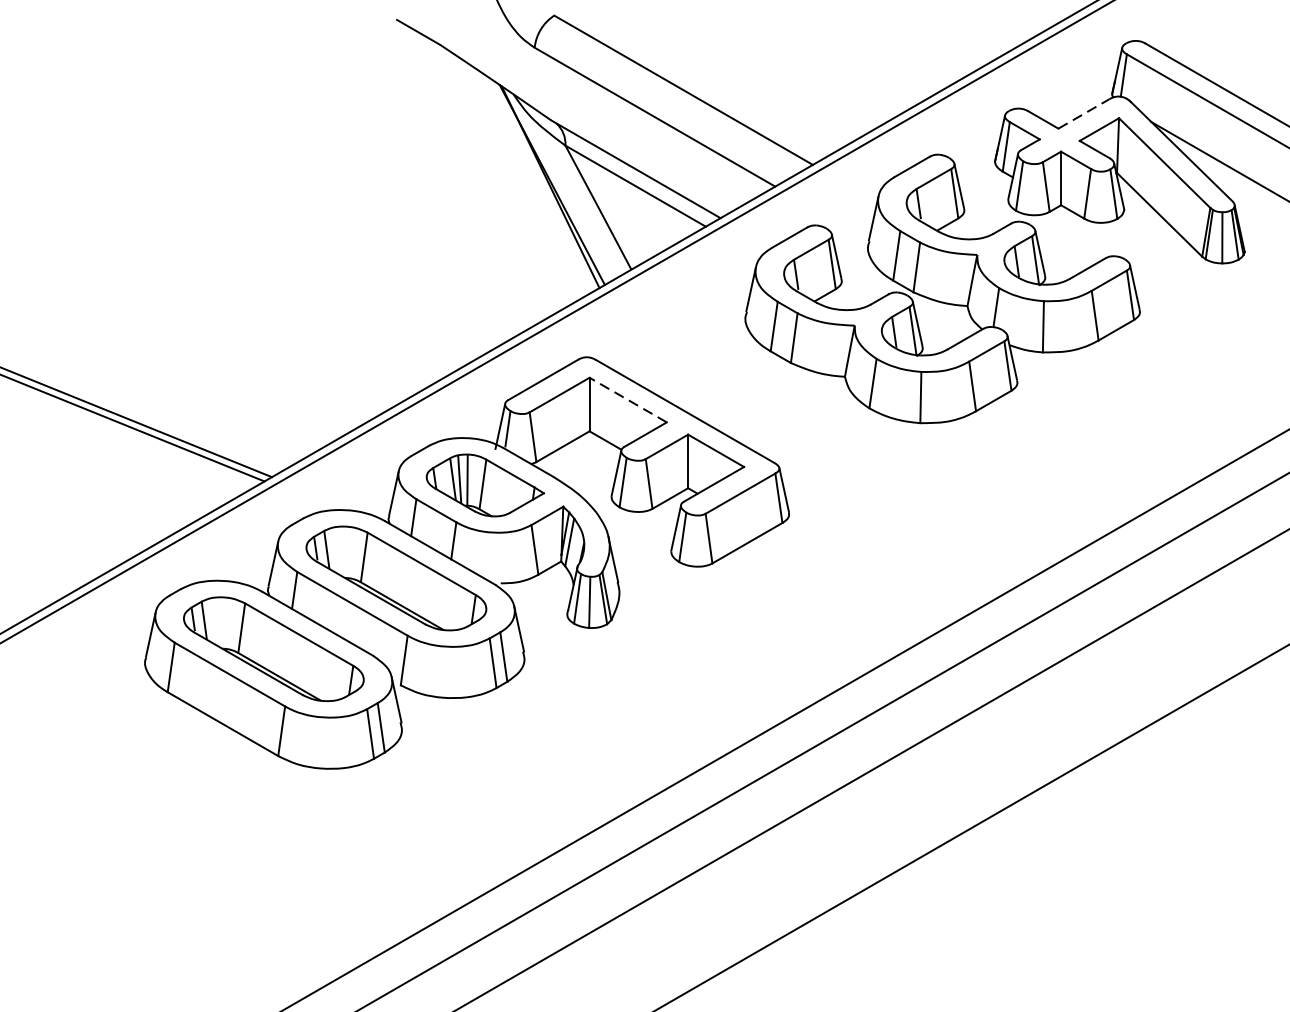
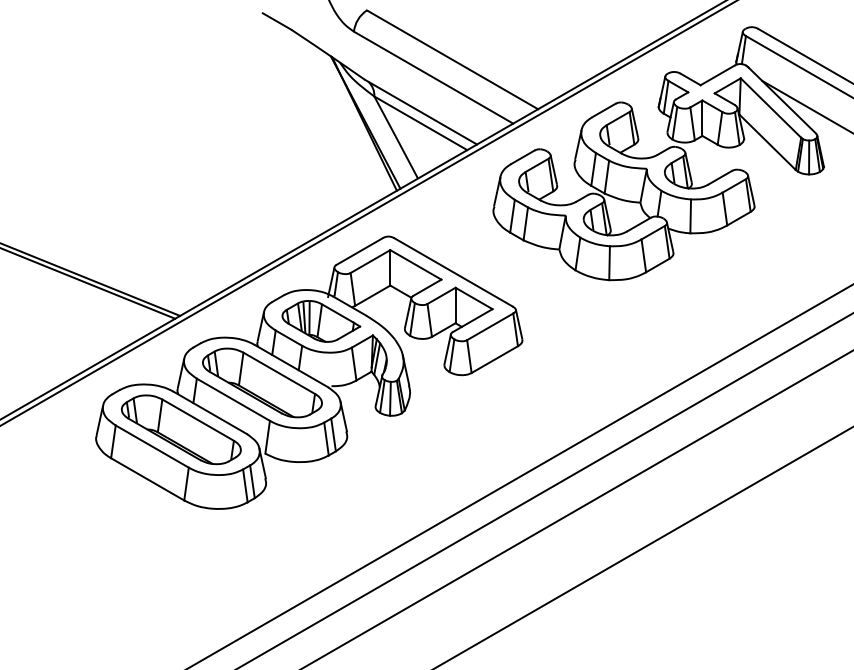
line: (1083, 113) -> (717, 75), dashed -> solid
line: (627, 399) -> (415, 264), dashed -> solid

